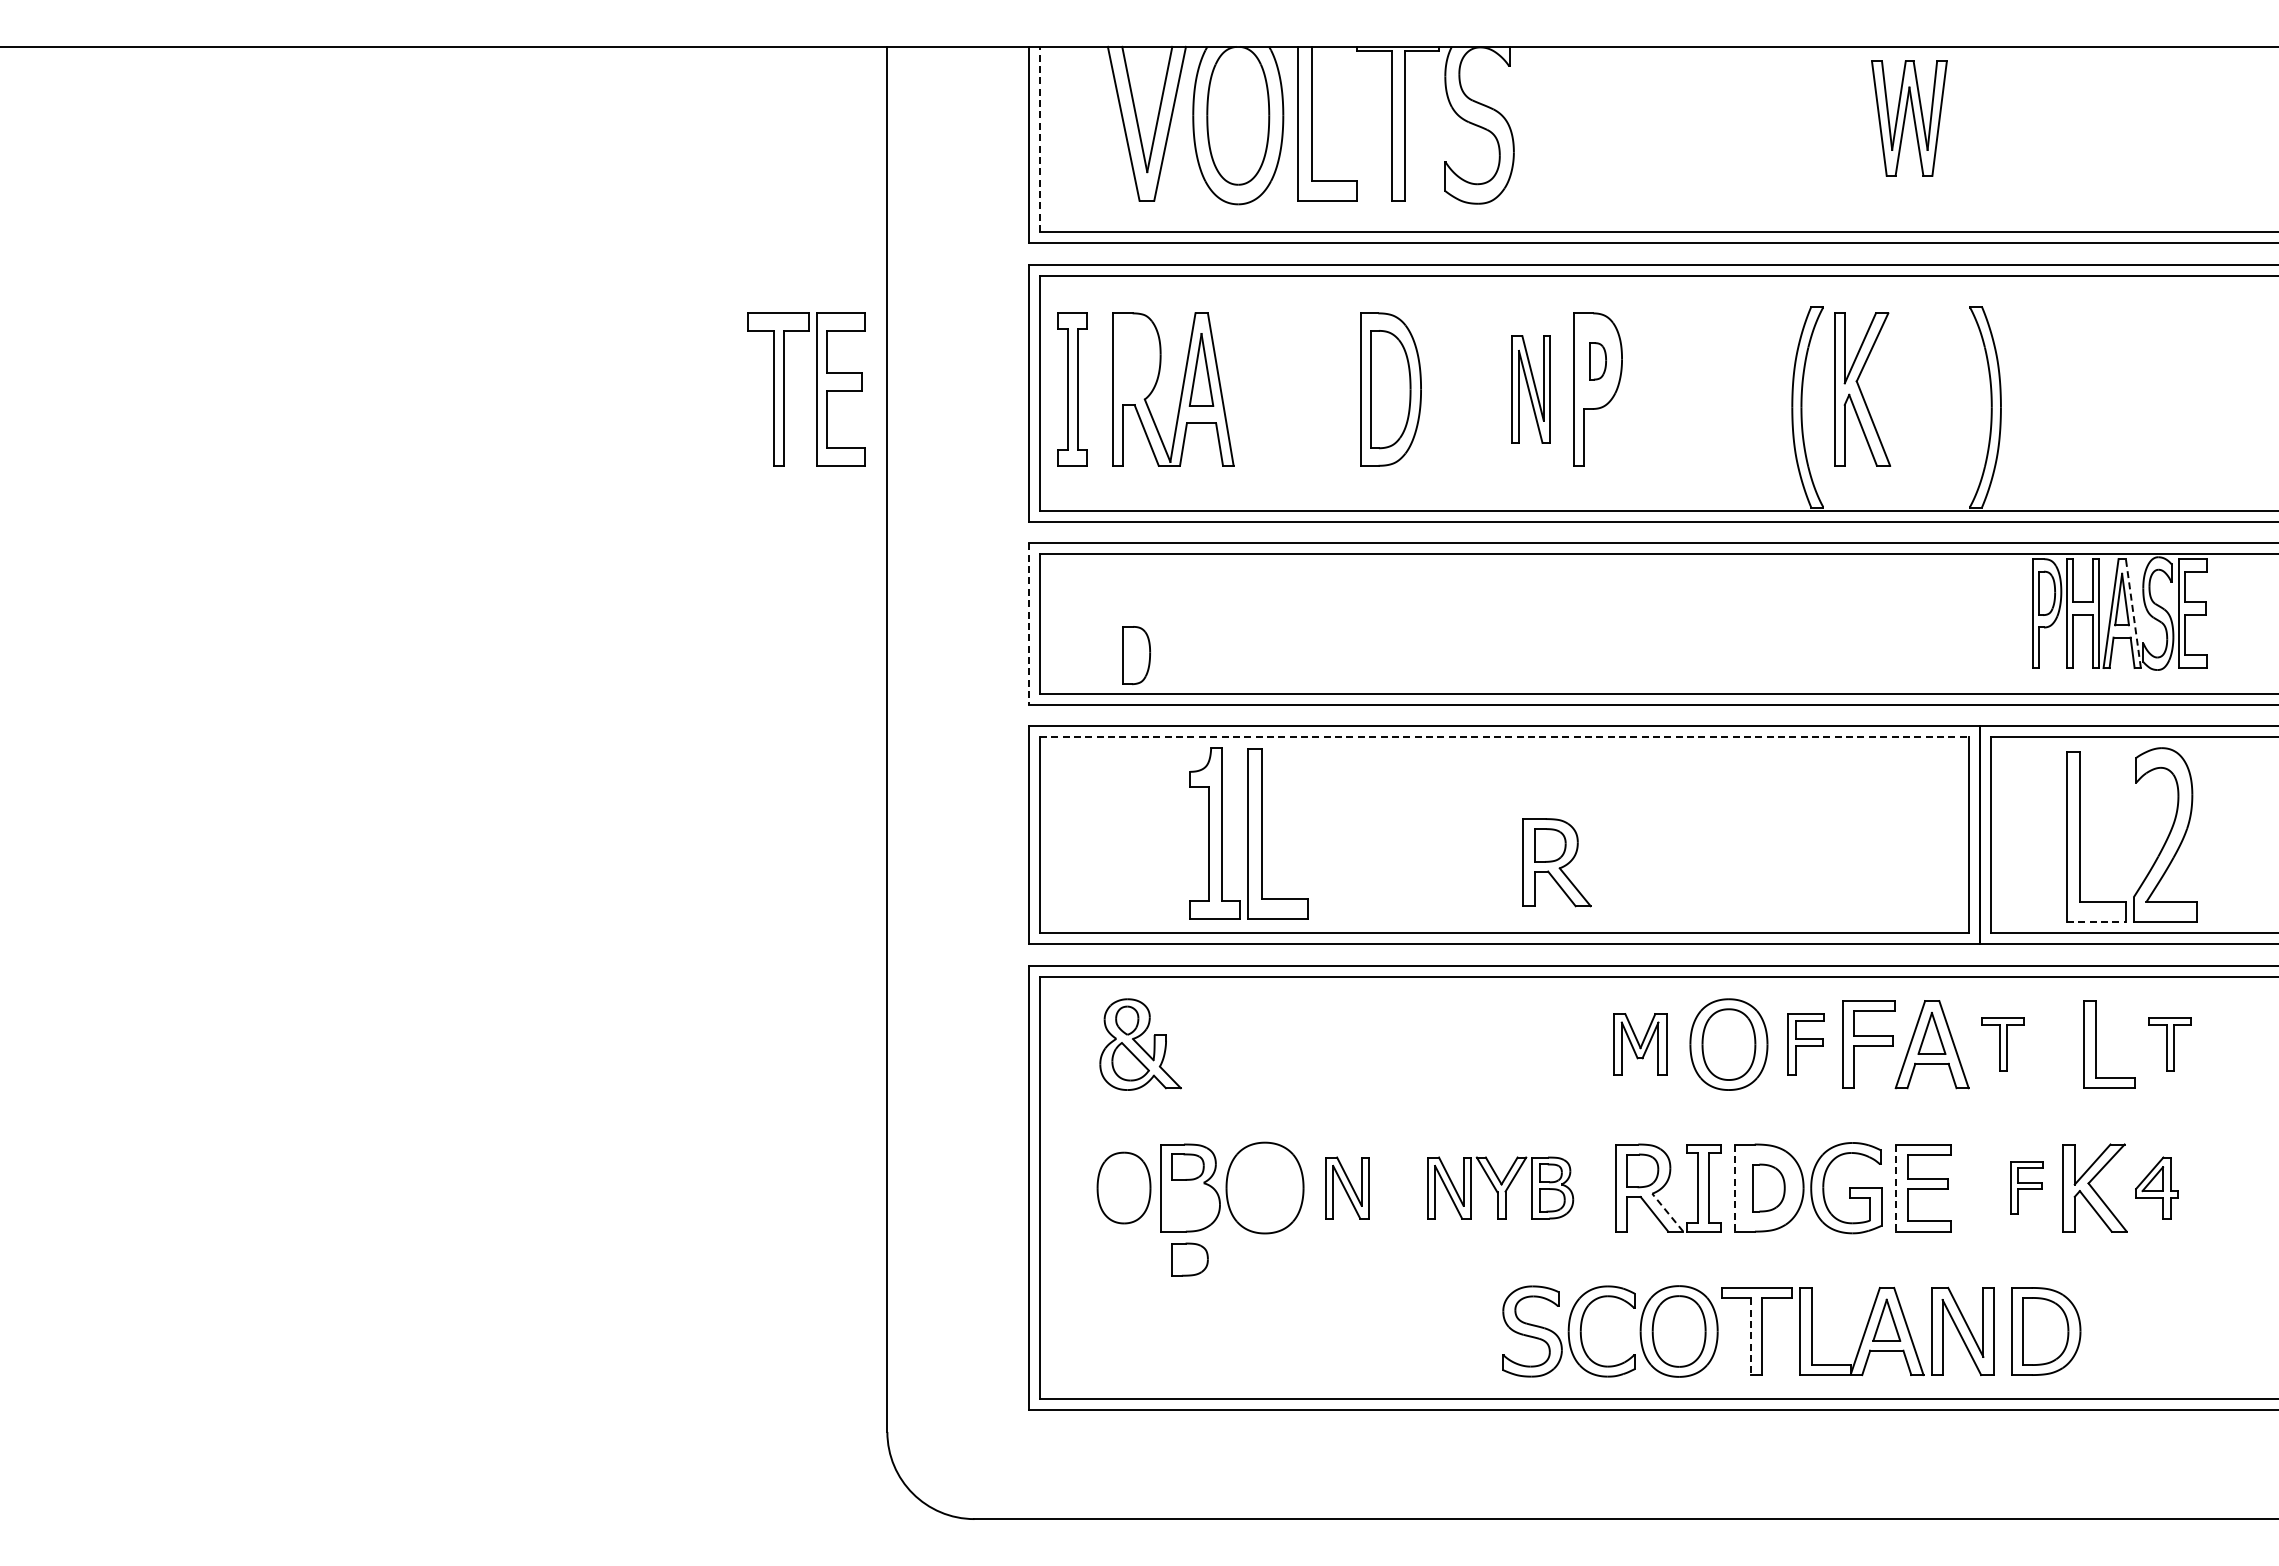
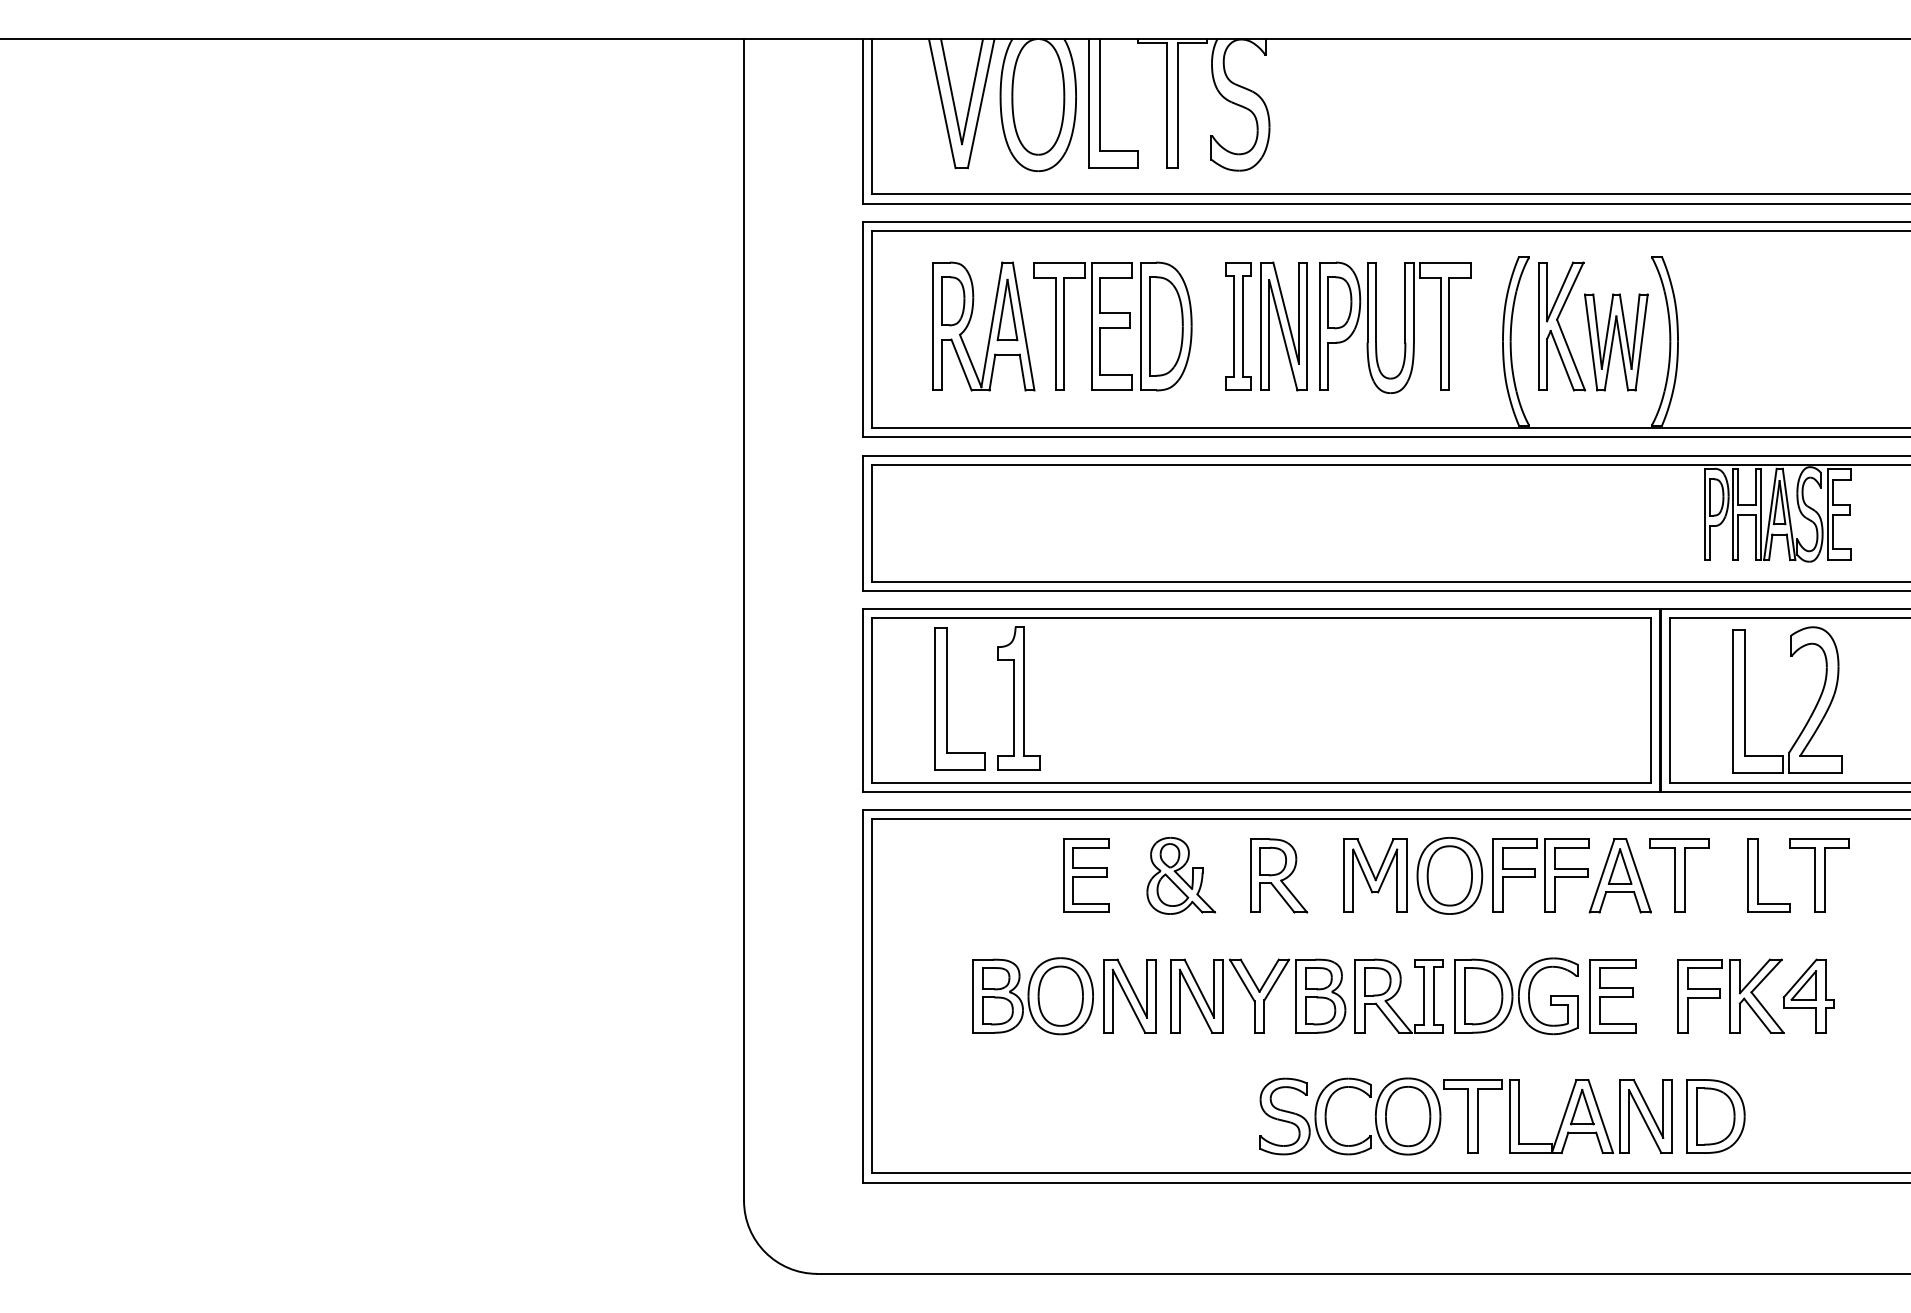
part: (1909, 118) -> (1616, 342), moved
line: (1039, 139) -> (871, 116), dashed -> solid
part: (1597, 361) -> (1339, 302), size x1.67
part: (816, 389) -> (1091, 326), moved
part: (1072, 389) -> (1238, 326), moved
part: (1531, 389) -> (1284, 326), size x1.43
part: (1692, 390) -> (1419, 327), added
line: (2133, 613) -> (1789, 514), dashed -> solid
line: (1028, 624) -> (862, 523), dashed -> solid
part: (1136, 655) -> (952, 301), moved
line: (1504, 737) -> (1261, 618), dashed -> solid
part: (1262, 833) -> (947, 698), moved
part: (1556, 862) -> (1278, 875), moved
line: (2096, 921) -> (1758, 772), dashed -> solid
part: (1140, 1044) -> (1181, 875), moved
part: (1295, 1044) -> (1086, 875), added
part: (1640, 1044) -> (1375, 875), size x1.43
part: (1805, 1044) -> (1514, 875), size x1.43
part: (2002, 1044) -> (1679, 875), size x1.67
part: (2169, 1044) -> (1819, 875), size x1.67
part: (1123, 1187) -> (1060, 995), moved
part: (1347, 1187) -> (1129, 995), size x1.43
part: (1500, 1187) -> (1258, 995), size x1.43
part: (1768, 1187) -> (1483, 995), size x1.43
part: (2156, 1187) -> (1808, 995), size x1.43
line: (1734, 1188) -> (1454, 996), dashed -> solid
line: (1896, 1188) -> (1590, 996), dashed -> solid
part: (2026, 1188) -> (1699, 996), size x1.67
line: (1667, 1212) -> (1398, 1016), dashed -> solid
part: (1189, 1259) -> (997, 1010), moved
line: (1750, 1337) -> (1467, 1121), dashed -> solid

